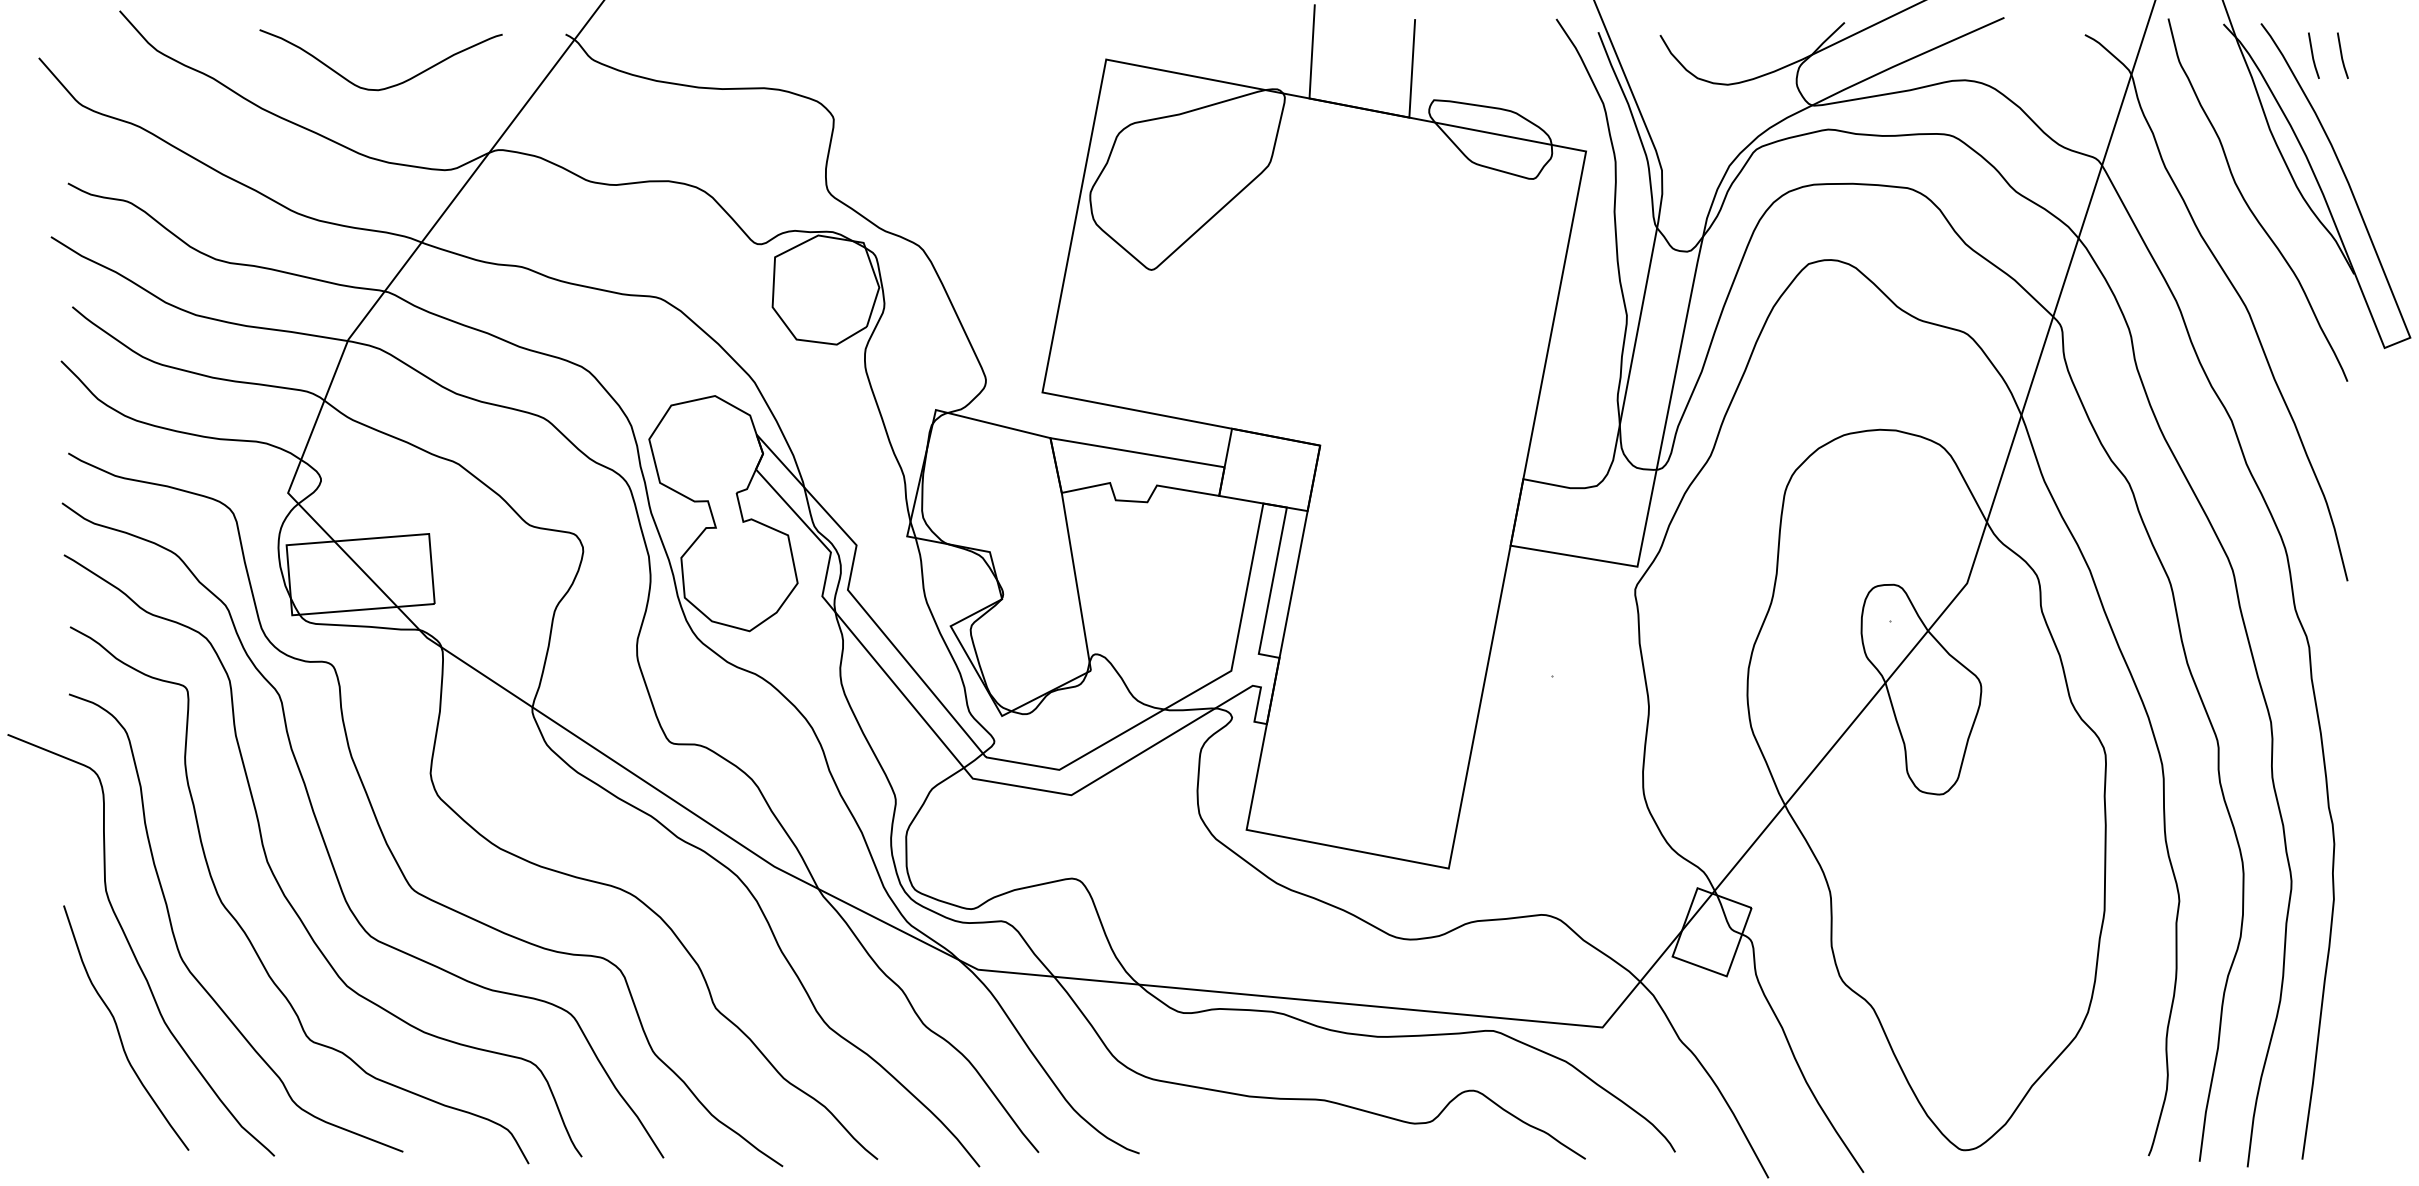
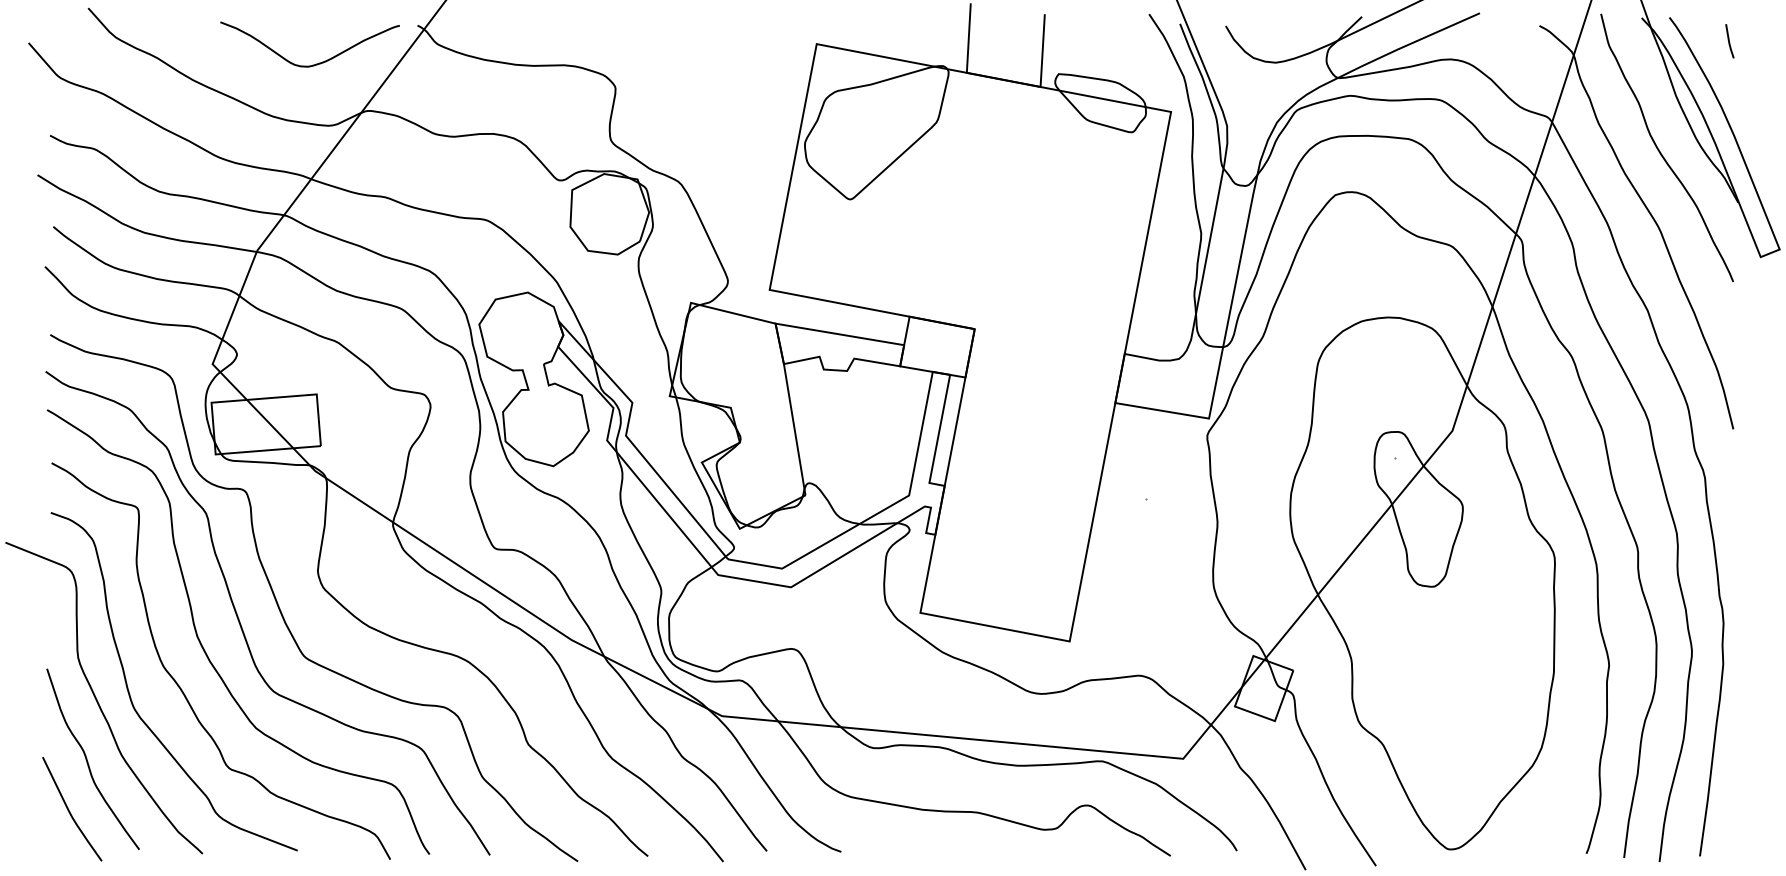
line: (2313, 55) -> (1708, 41), removed
curve: (388, 86) -> (315, 64), moved
curve: (94, 1097) -> (69, 810), added

